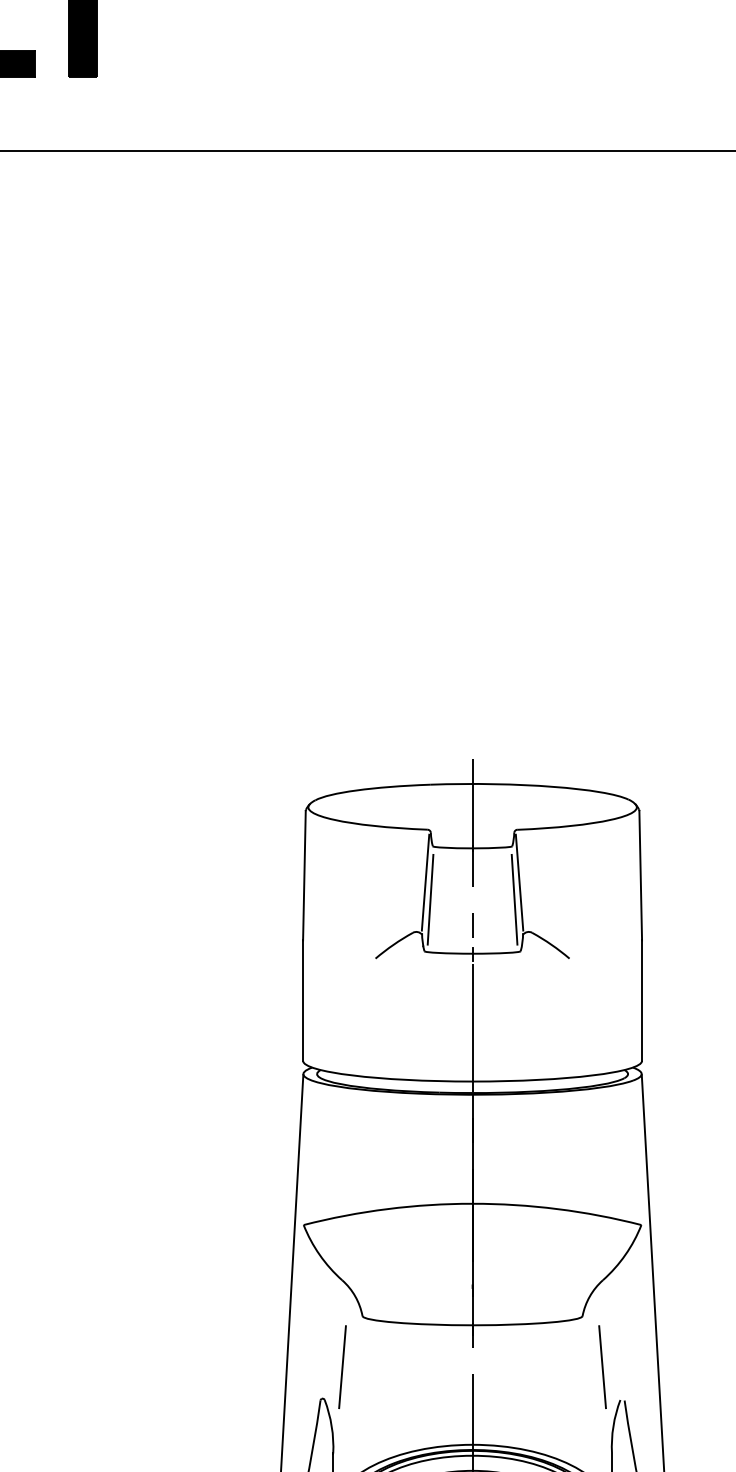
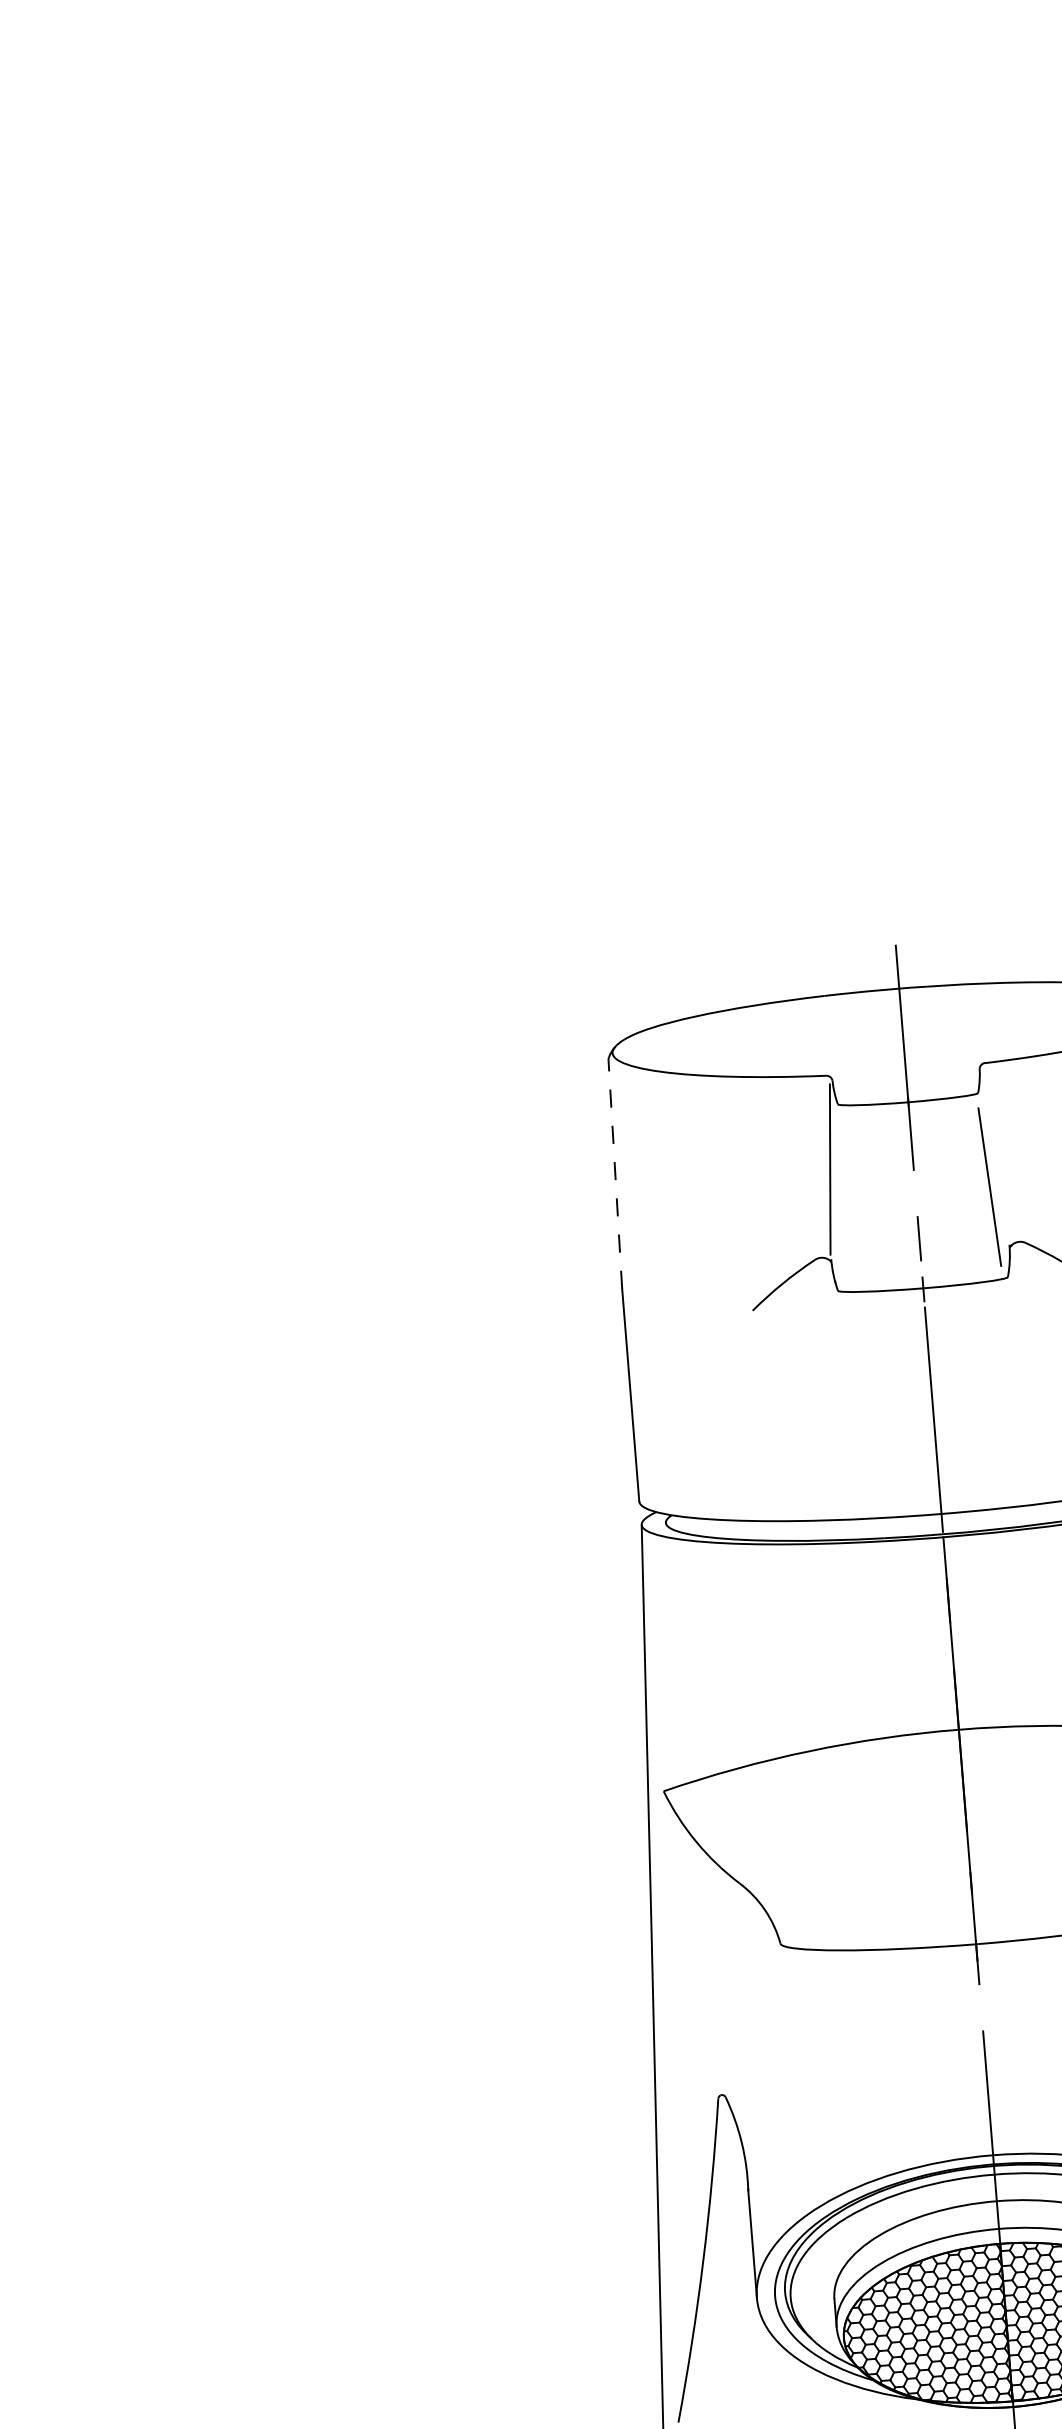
line: (304, 875) -> (615, 1174), solid -> dashed
line: (519, 882) -> (996, 1155), removed
line: (430, 899) -> (841, 1198), removed
line: (342, 1367) -> (752, 2037), removed

